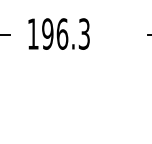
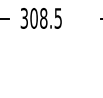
text: (57, 34) -> (40, 18), 196.3 -> 308.5

